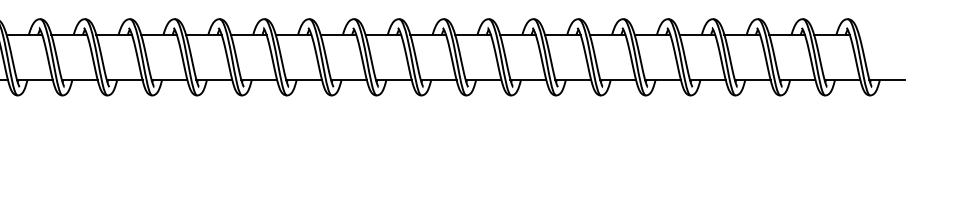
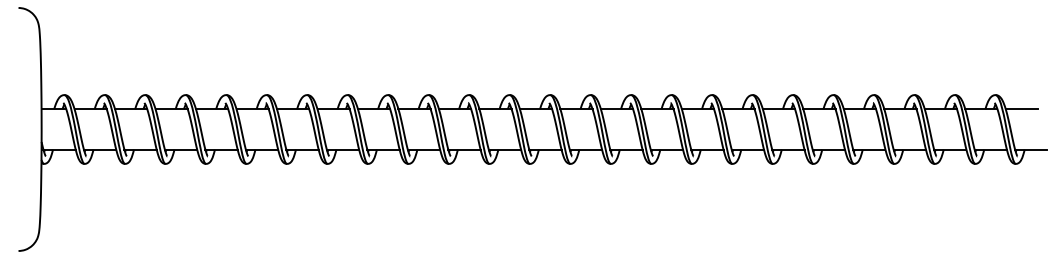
line: (876, 35) -> (1021, 109), added

